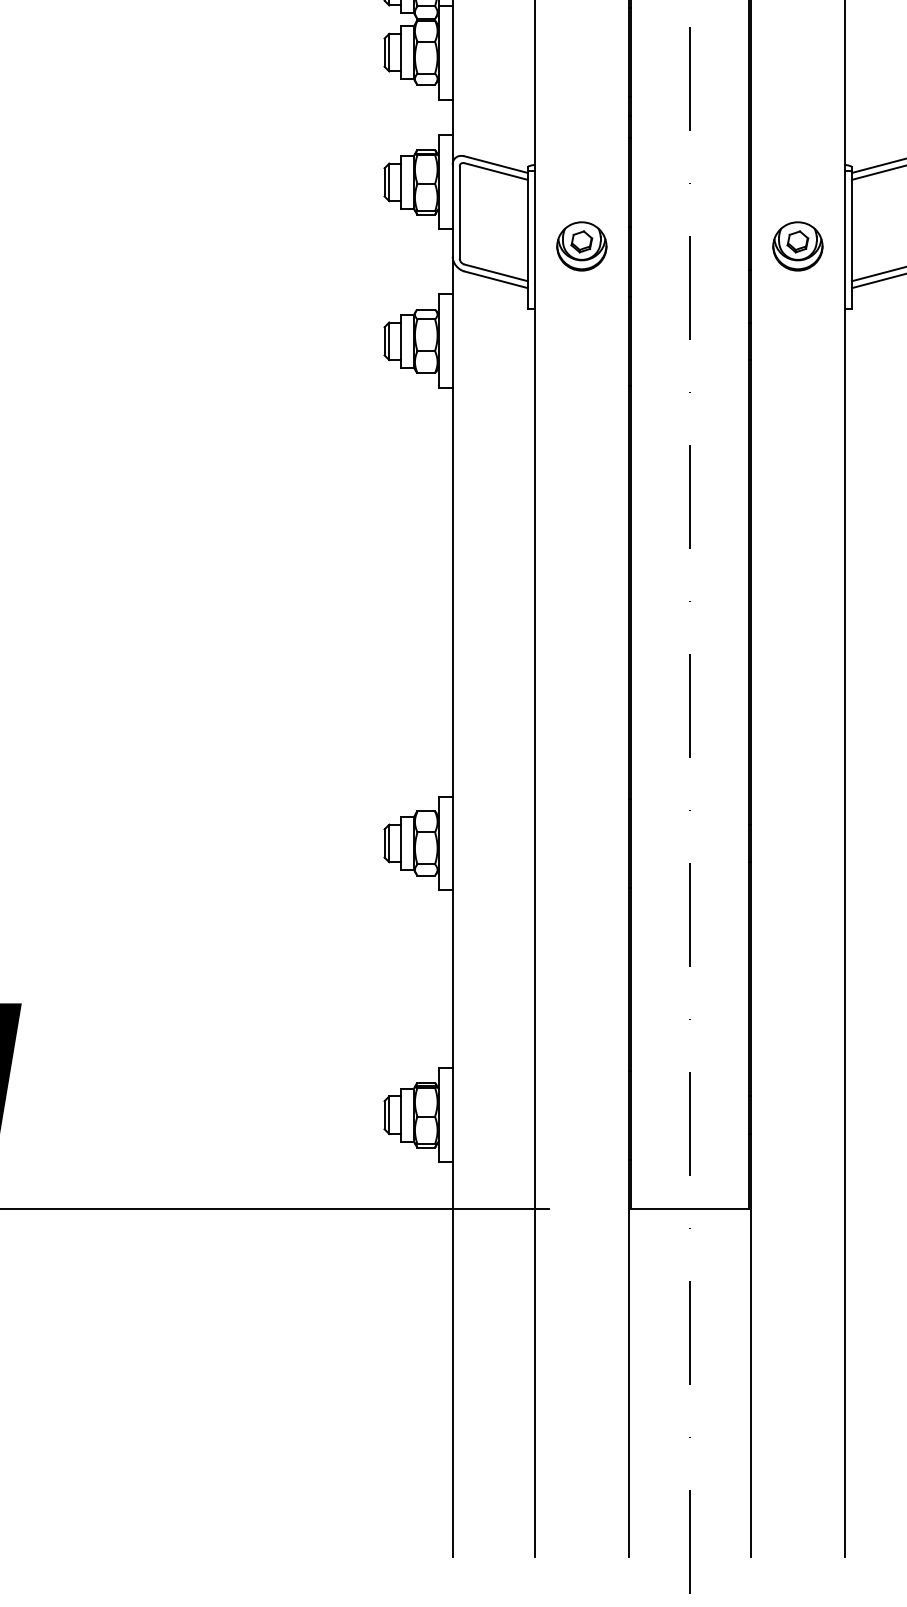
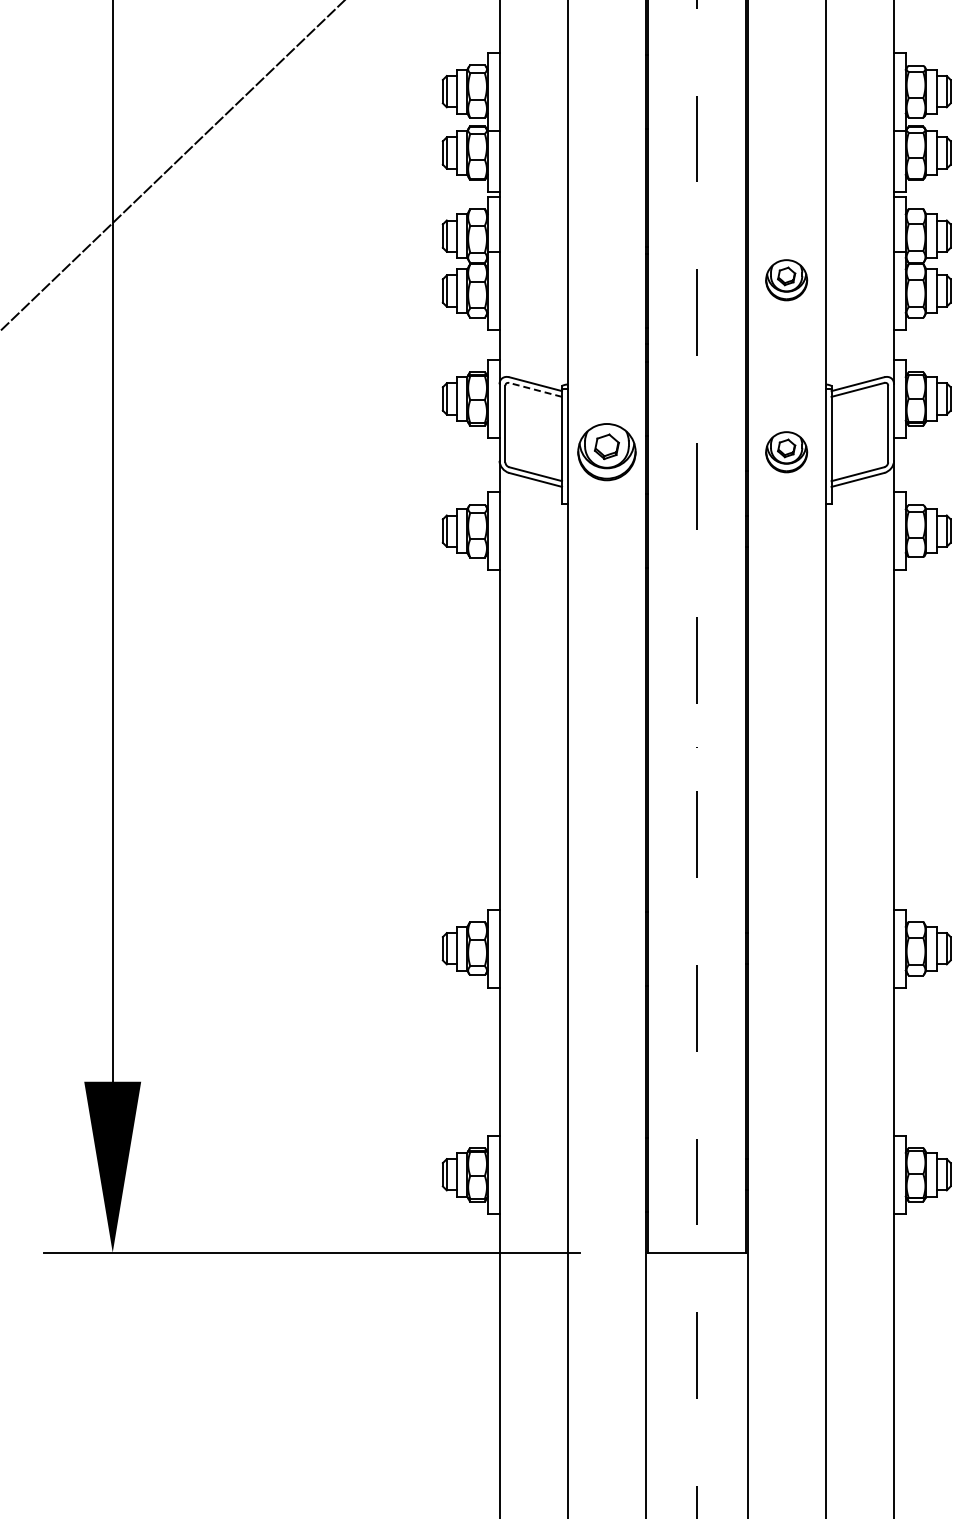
part: (797, 39) -> (786, 280), added
line: (495, 171) -> (535, 389), solid -> dashed
part: (581, 246) -> (606, 452), size x1.4

